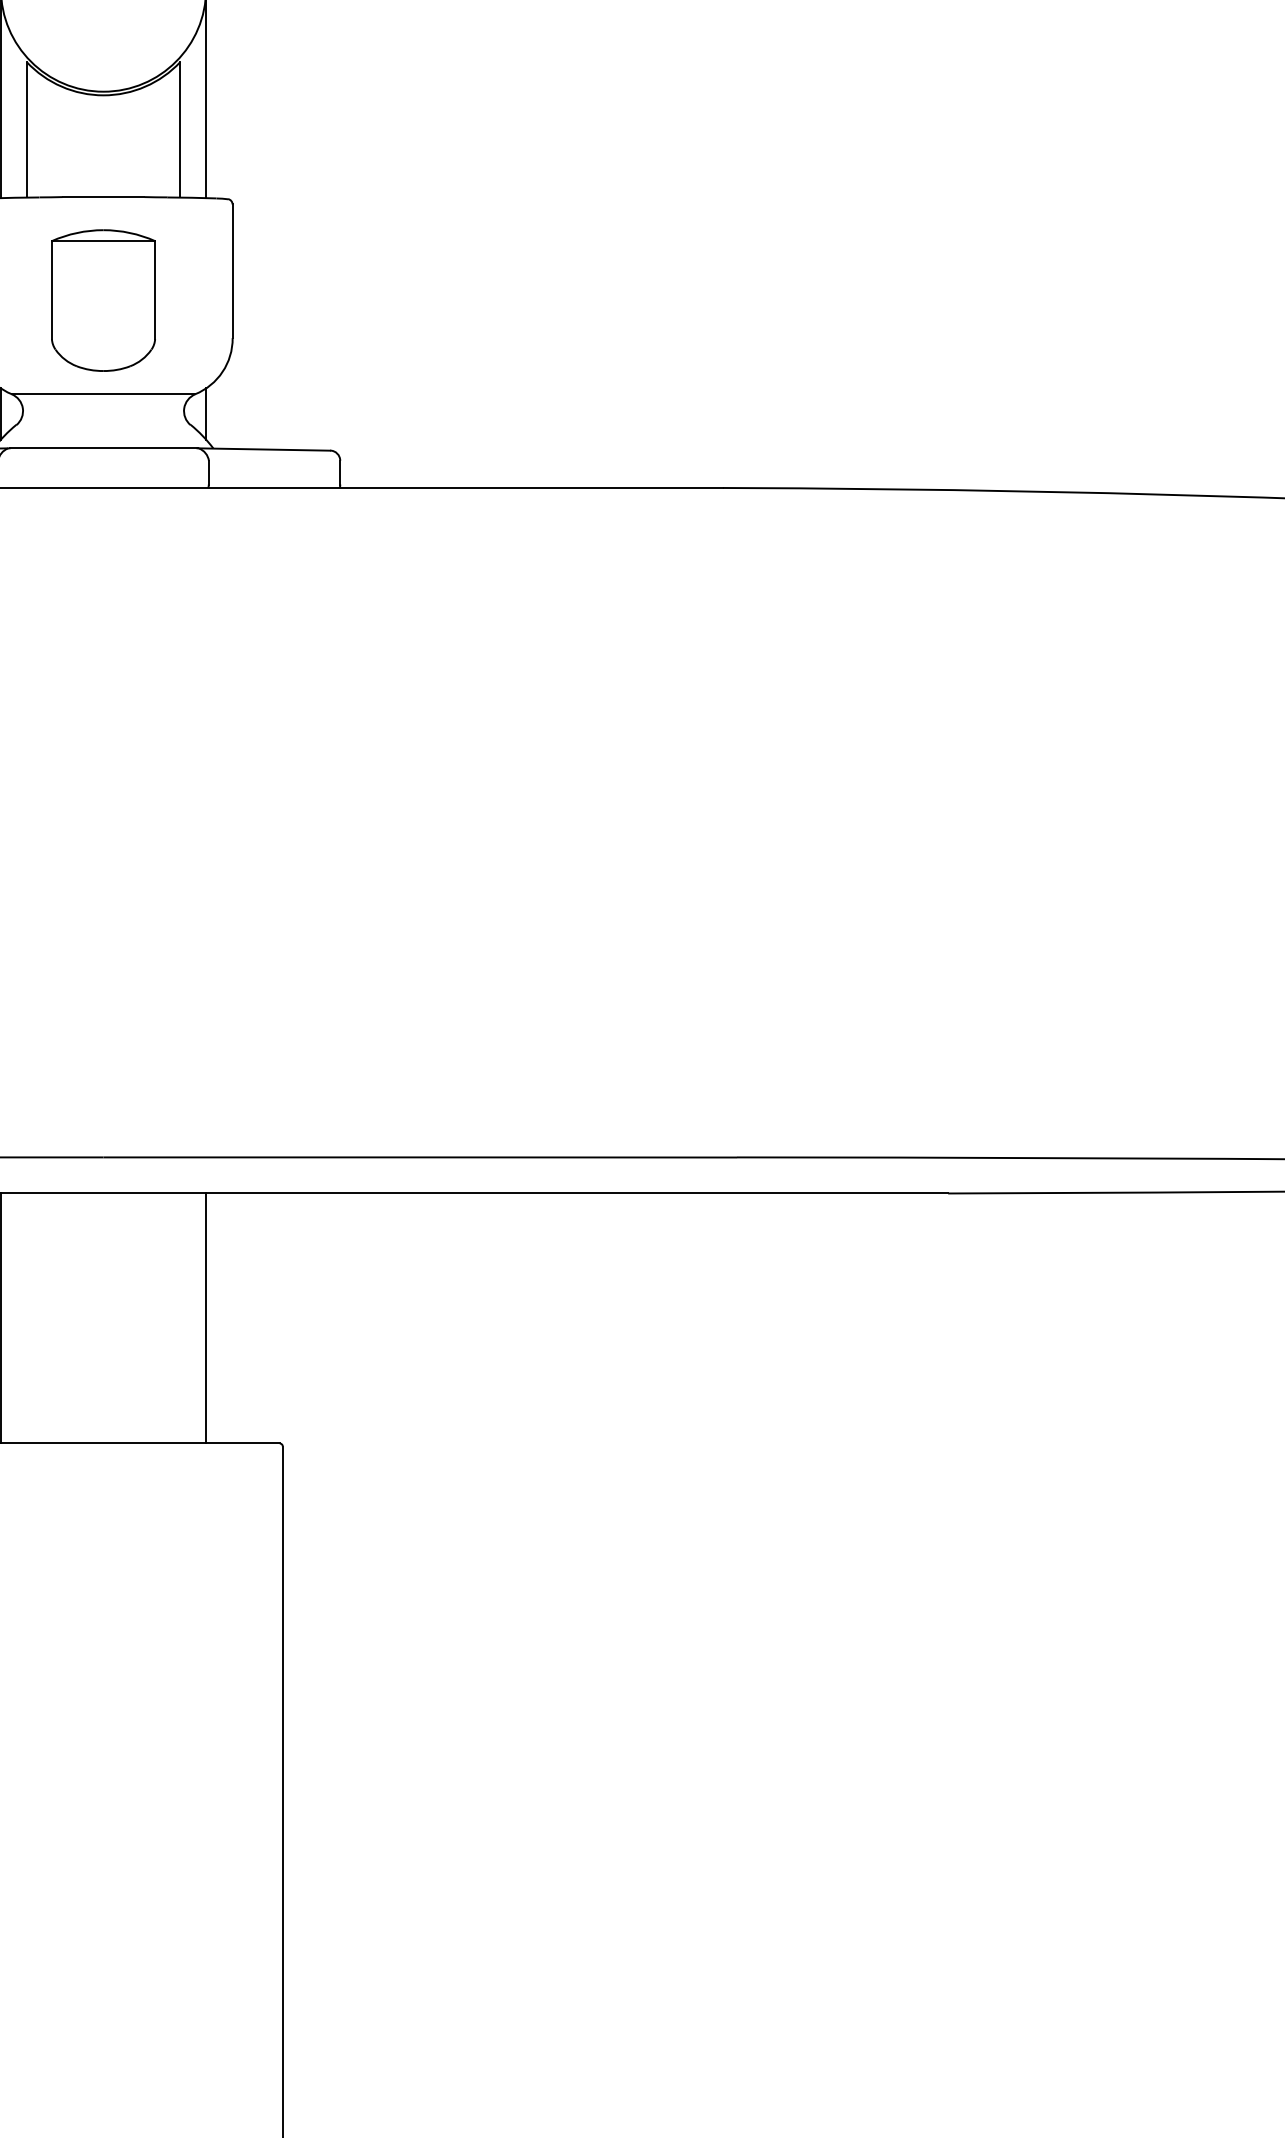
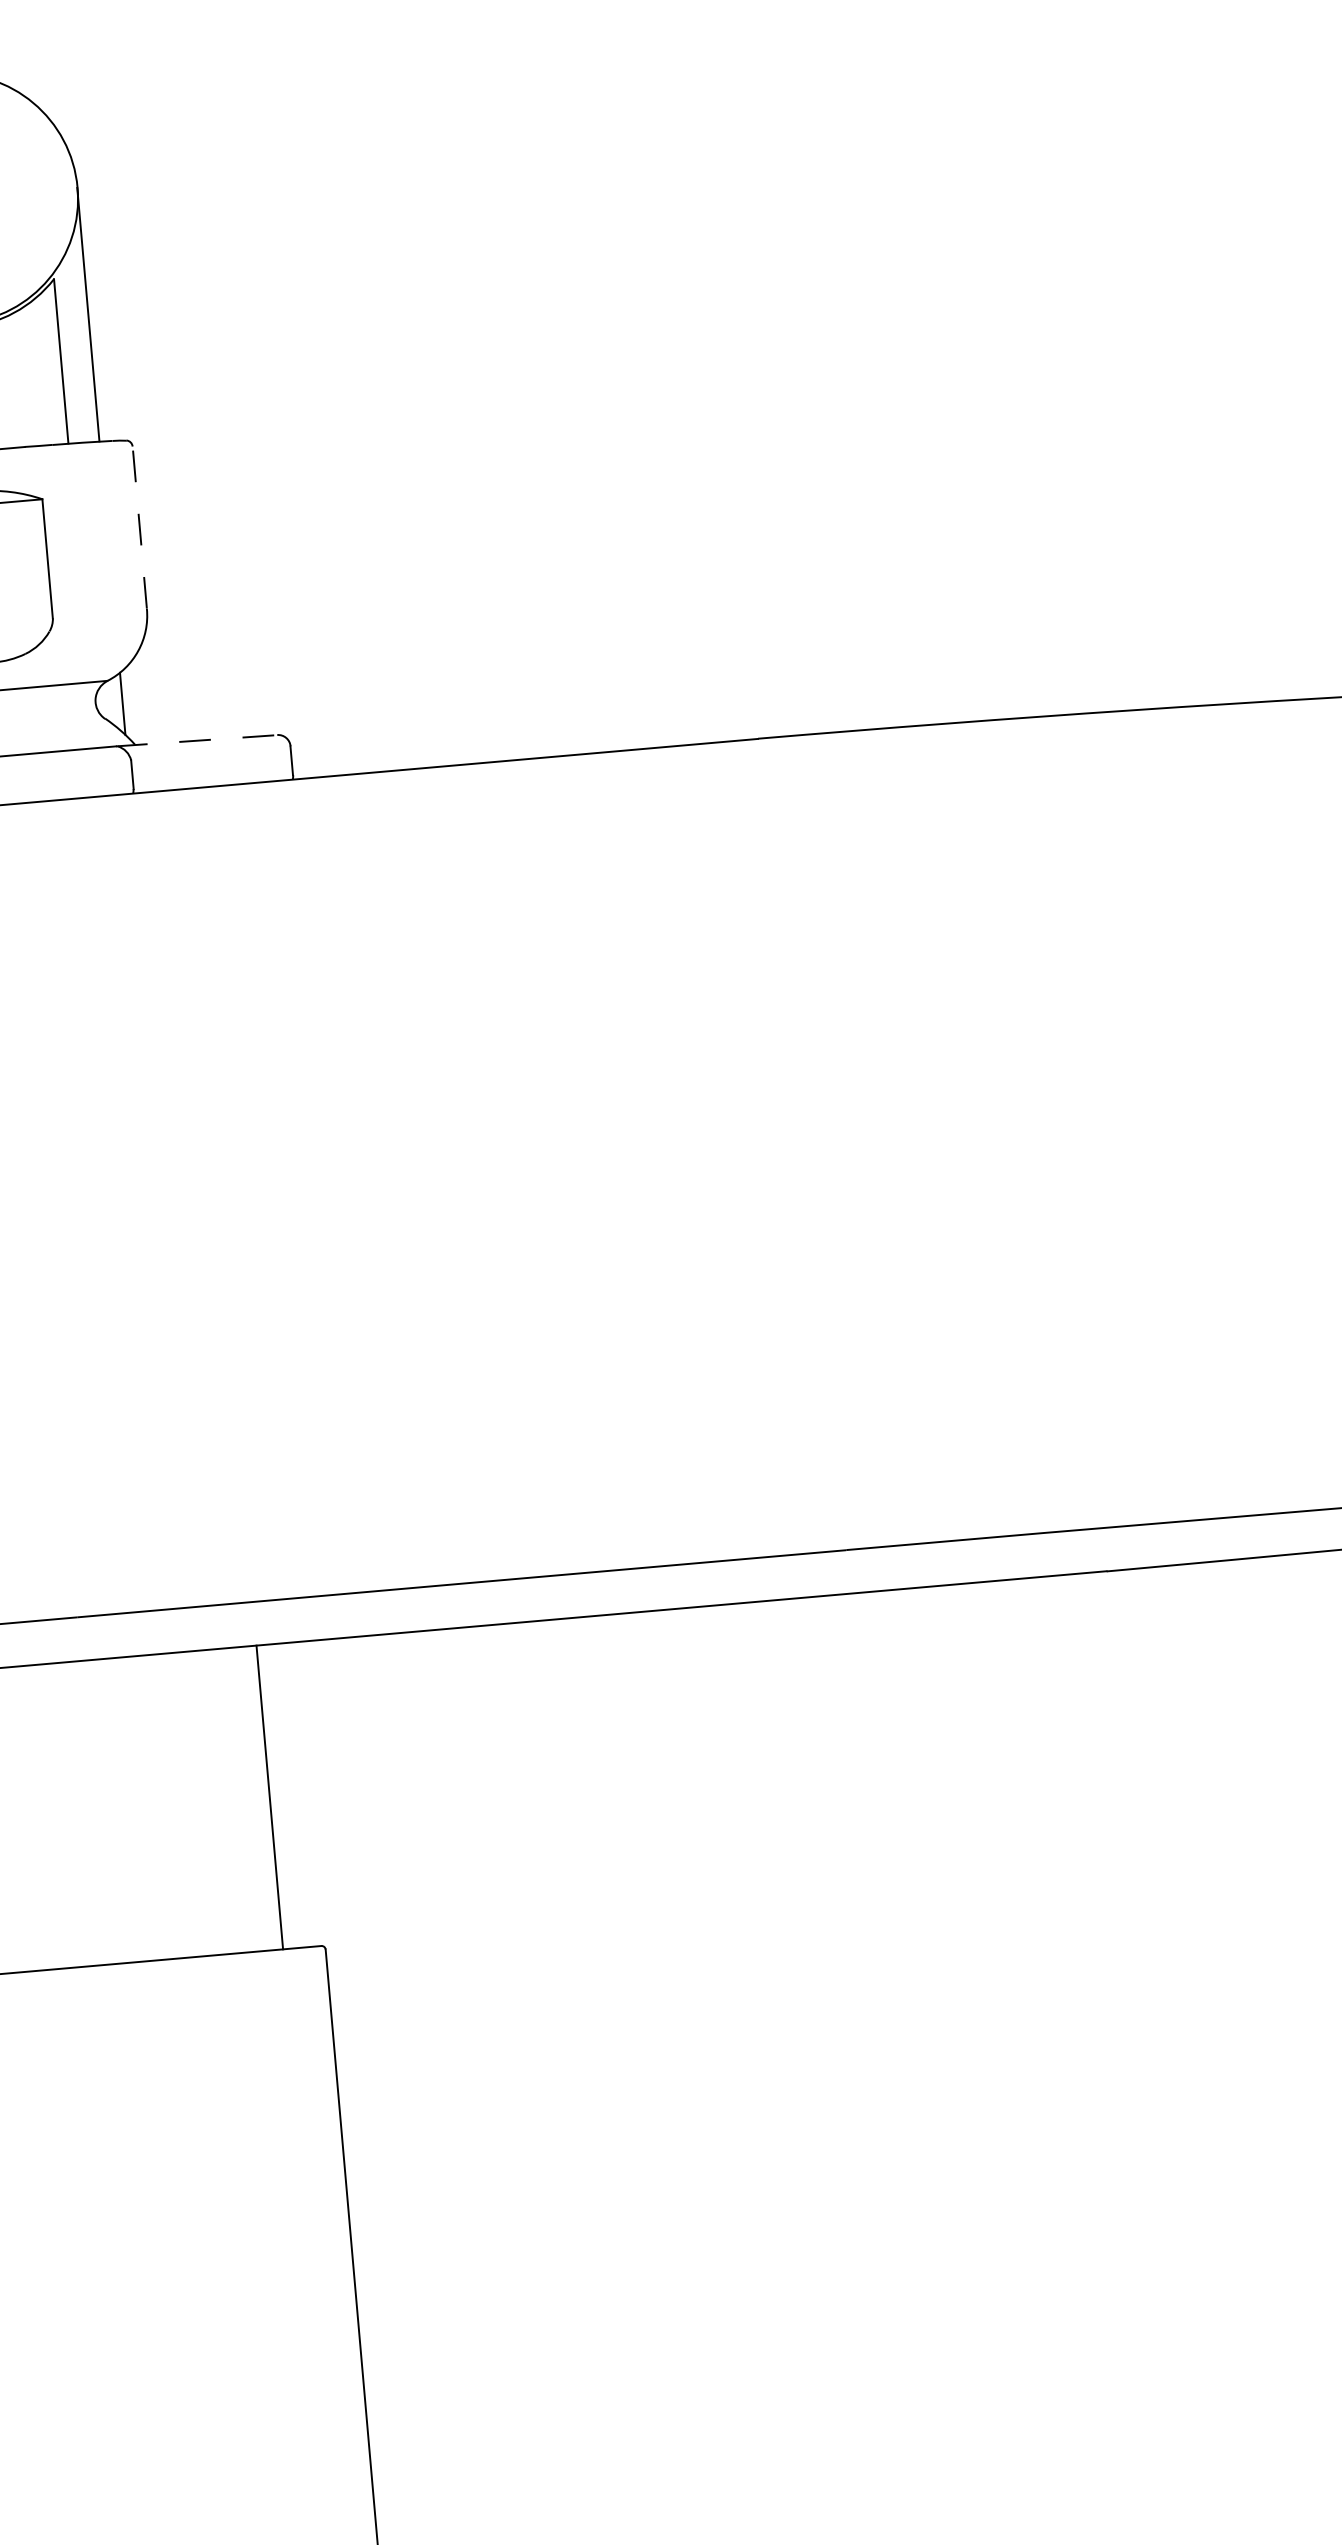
line: (232, 271) -> (139, 527), solid -> dashed
line: (264, 449) -> (197, 740), solid -> dashed
line: (206, 1318) -> (270, 1797), moved

